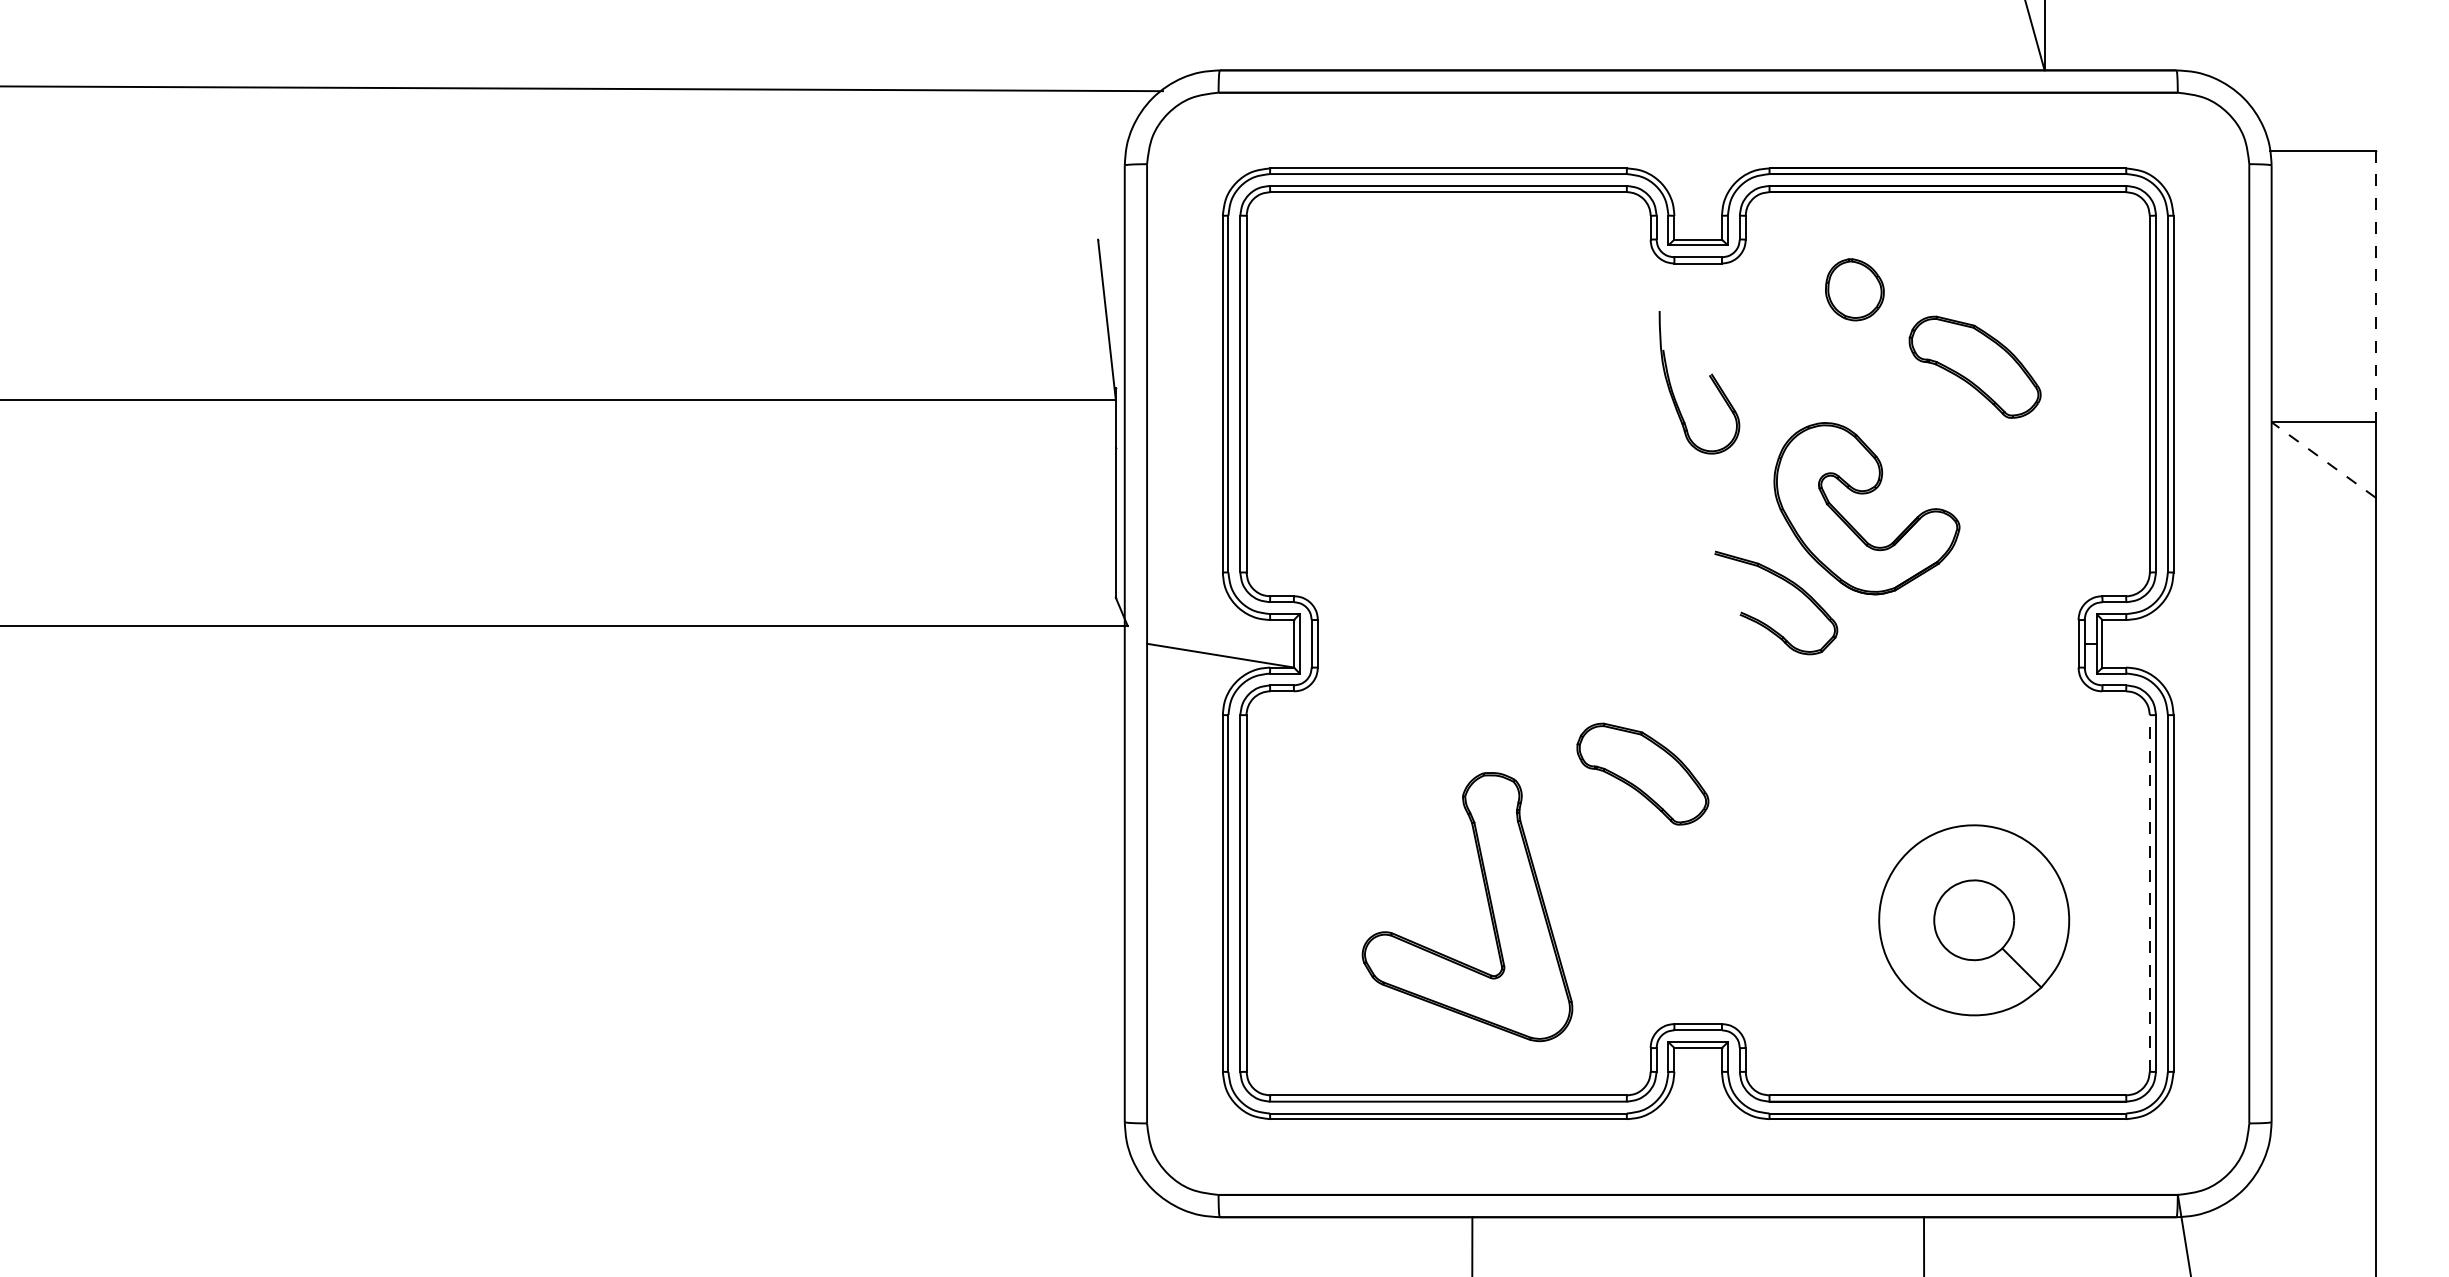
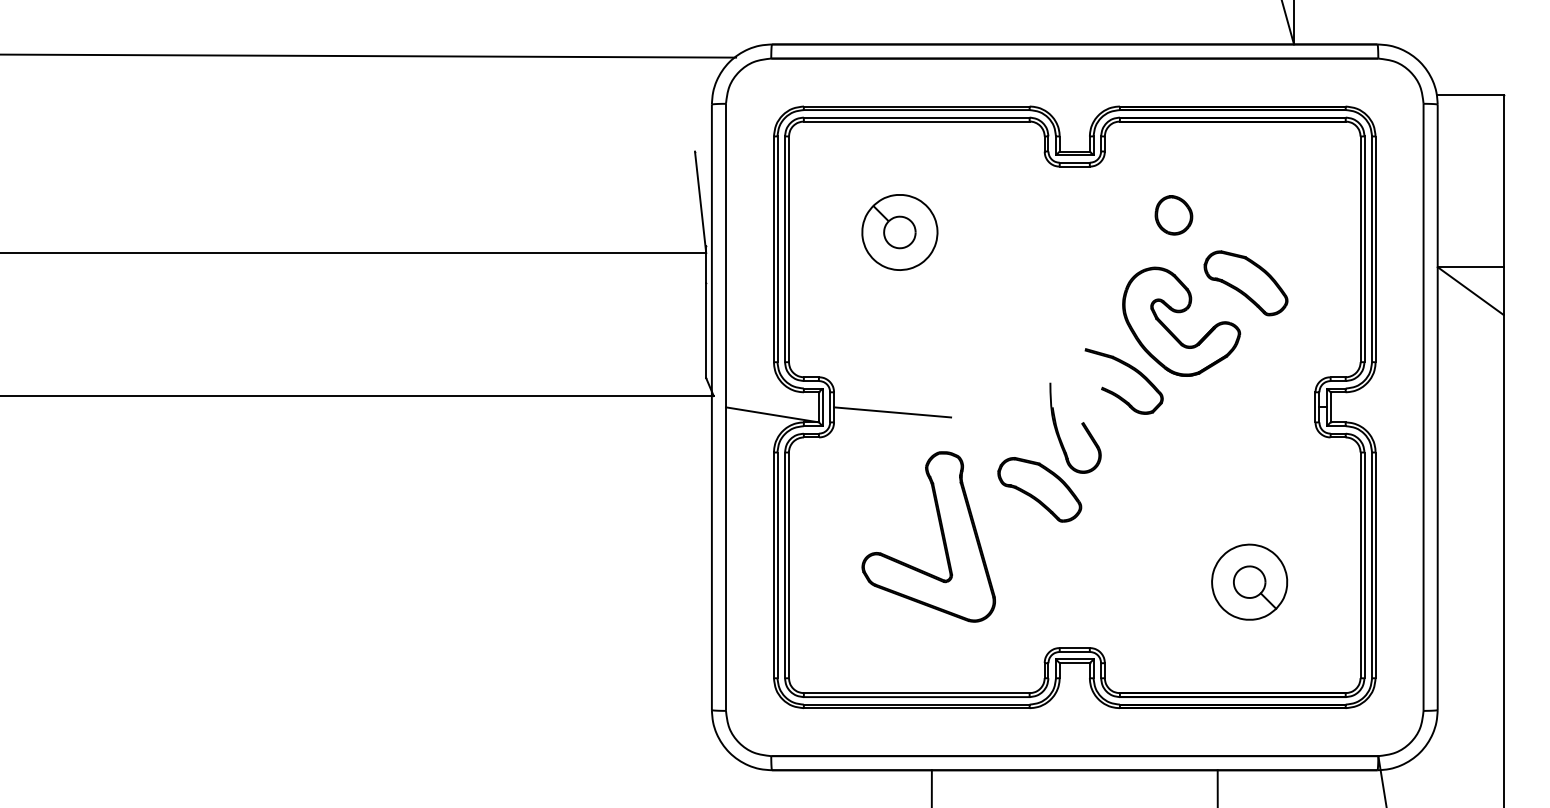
line: (2375, 286) -> (1503, 181), dashed -> solid
part: (1854, 290) -> (1173, 215), moved
part: (1421, 367) -> (899, 232), added
part: (1974, 367) -> (1245, 283), moved
part: (1708, 376) -> (1081, 424), moved
line: (2323, 460) -> (1470, 291), dashed -> solid
line: (1410, 651) -> (892, 412), added
line: (2149, 893) -> (1360, 565), dashed -> solid
part: (1486, 900) -> (940, 532), moved
part: (1974, 918) -> (1249, 581), size x0.62

